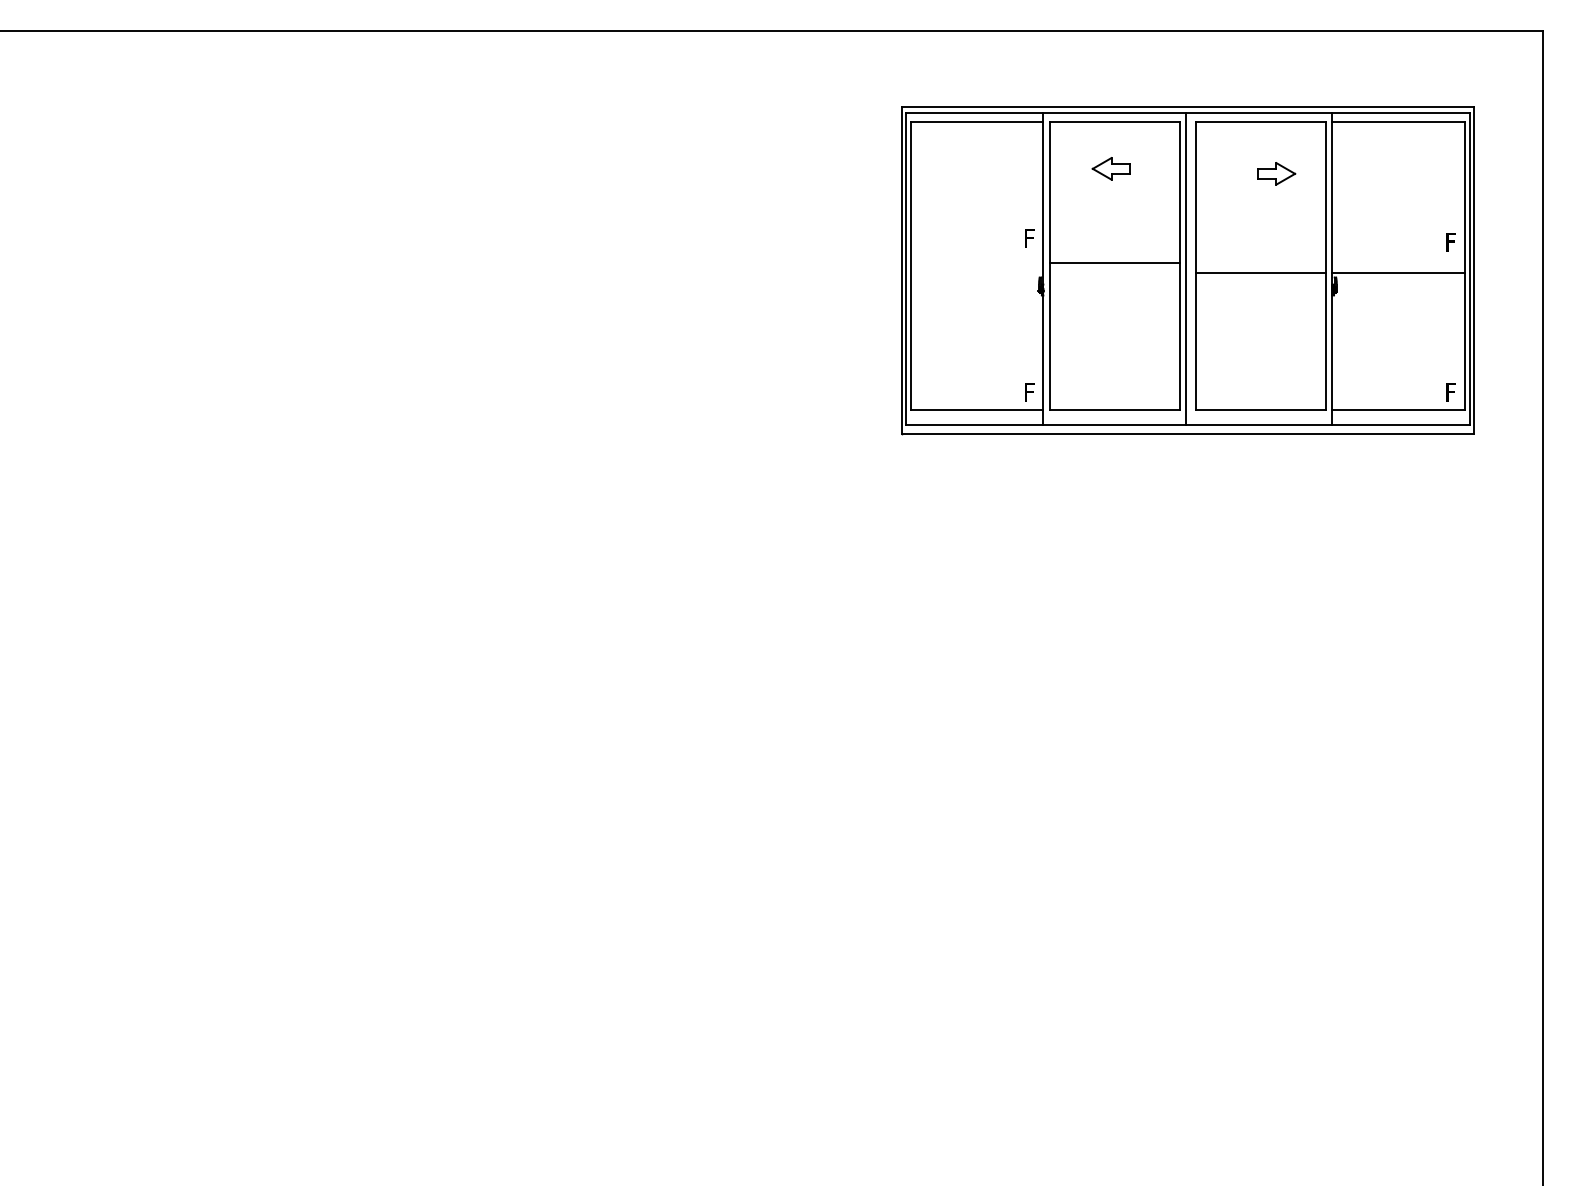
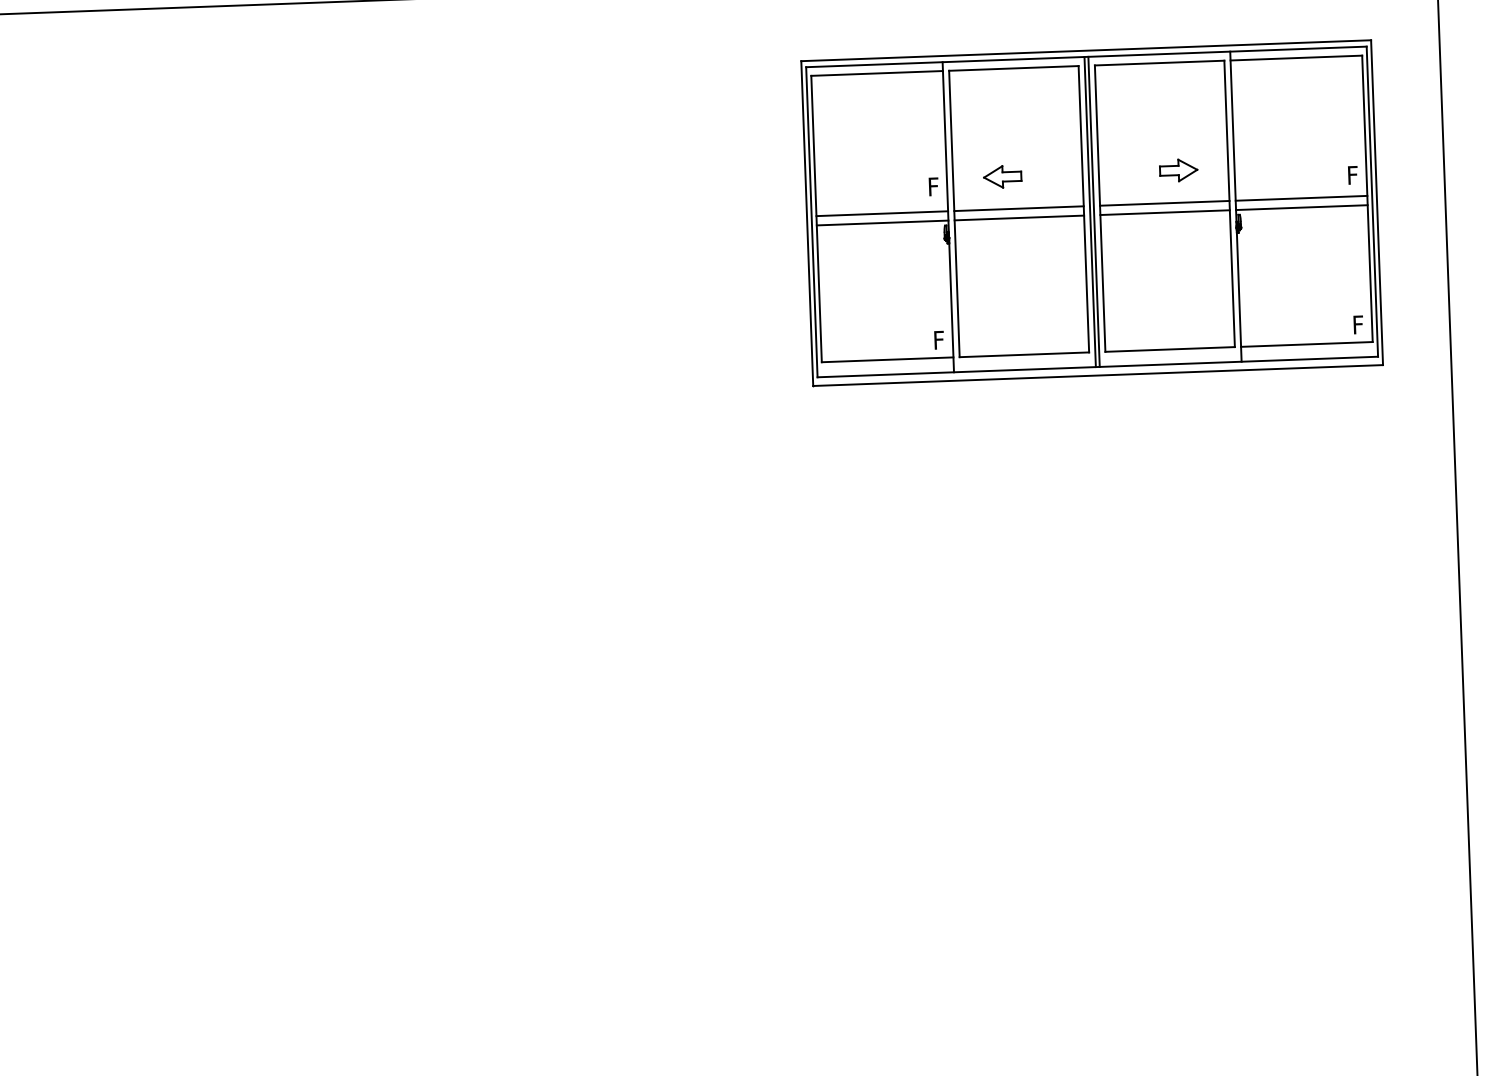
part: (1110, 168) -> (1001, 176), moved
part: (1276, 173) -> (1178, 170), moved
line: (977, 263) -> (882, 213), added
line: (1261, 263) -> (1165, 203), added
line: (1398, 263) -> (1301, 198), added
line: (1189, 269) -> (1093, 212), added
line: (977, 272) -> (882, 222), added
line: (1114, 272) -> (1019, 217), added

